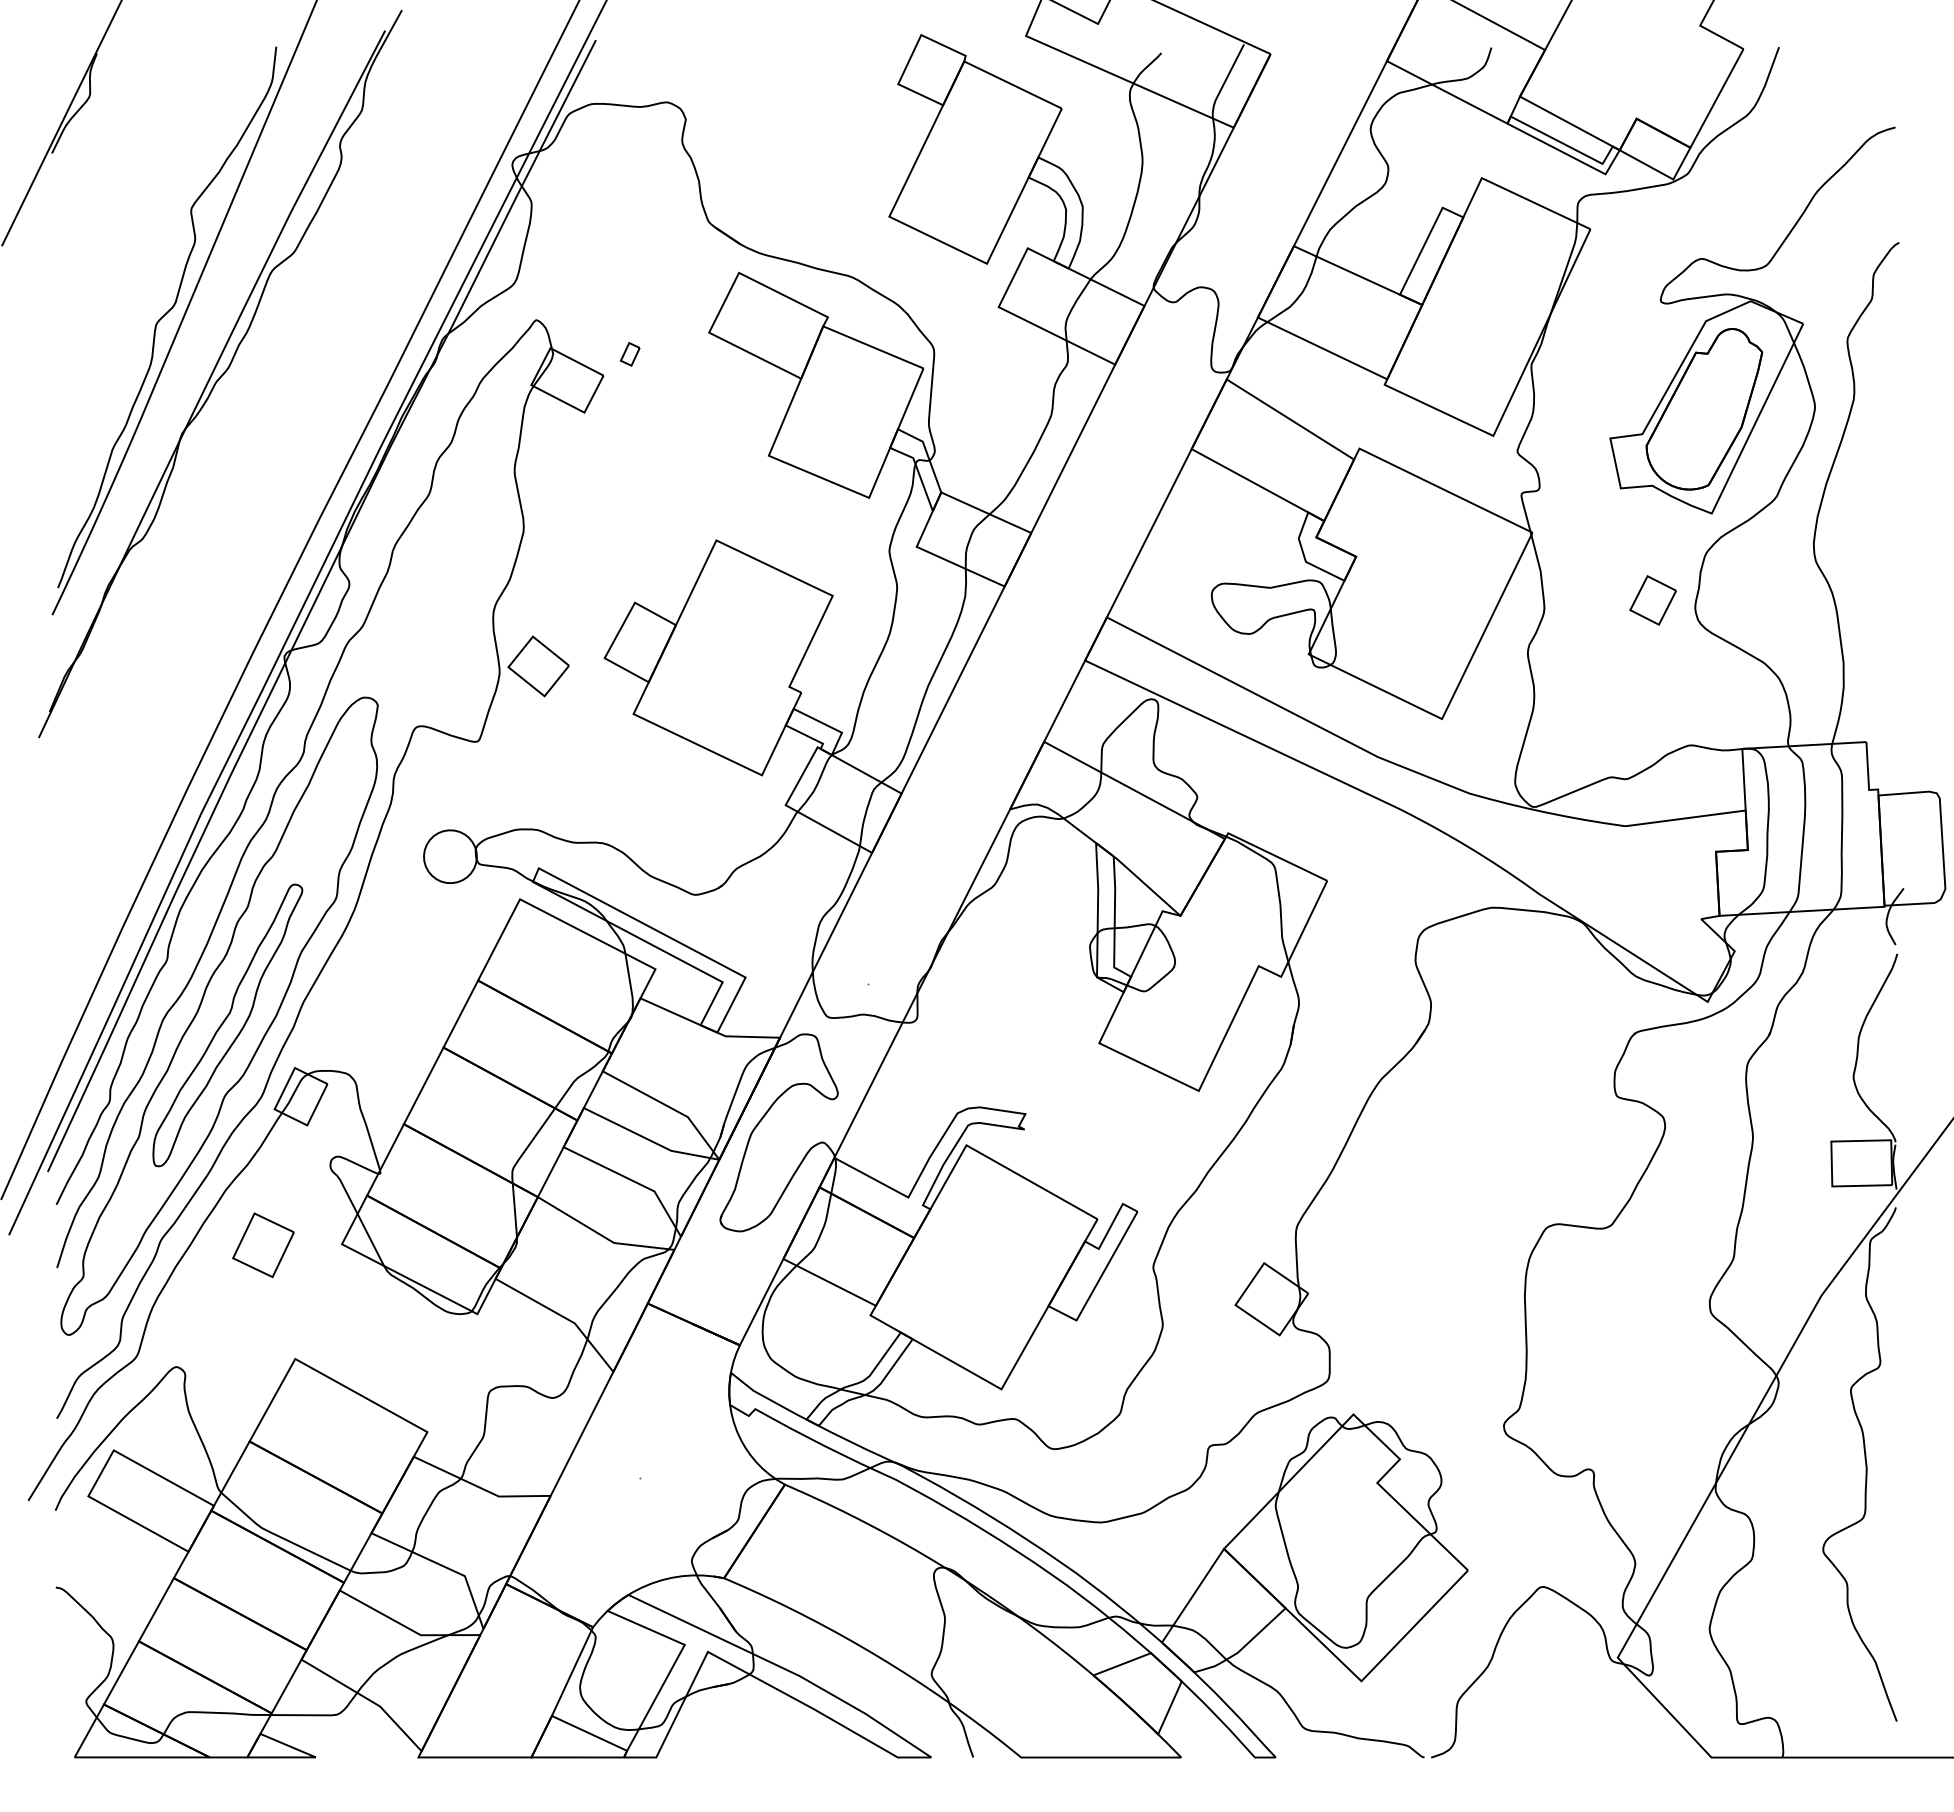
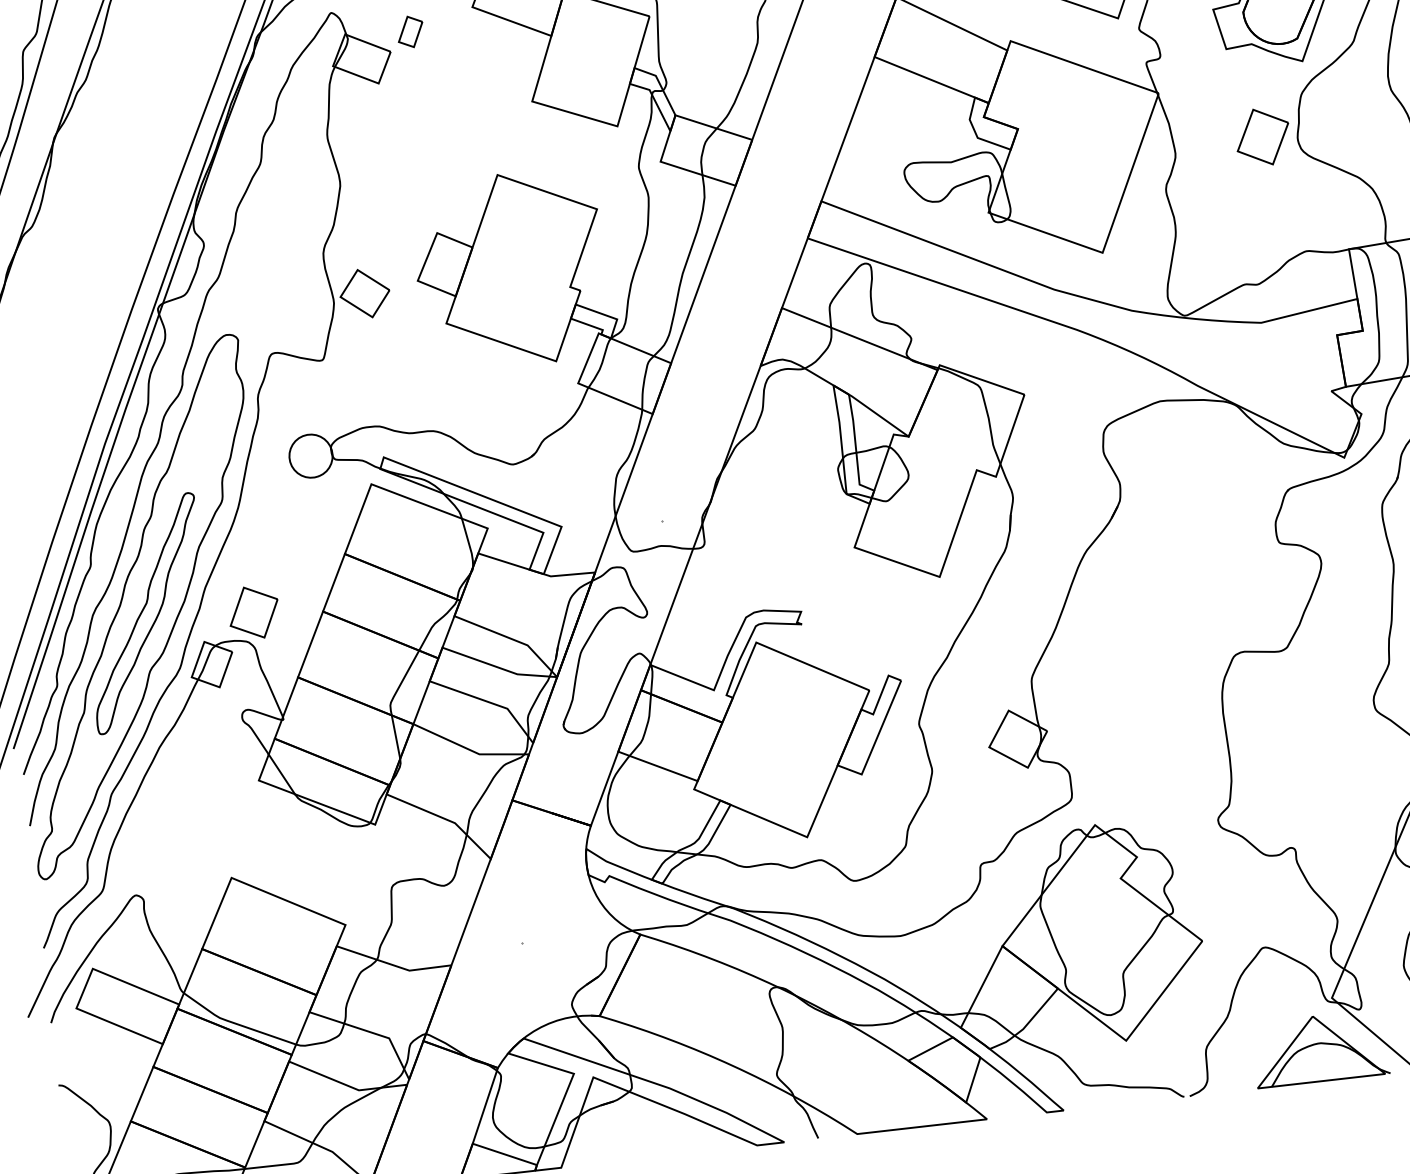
part: (629, 354) -> (409, 32), size x1.67
part: (1652, 600) -> (1262, 137), size x1.43
part: (263, 1245) -> (254, 612), moved
part: (1596, 1717) -> (1320, 1048), added

